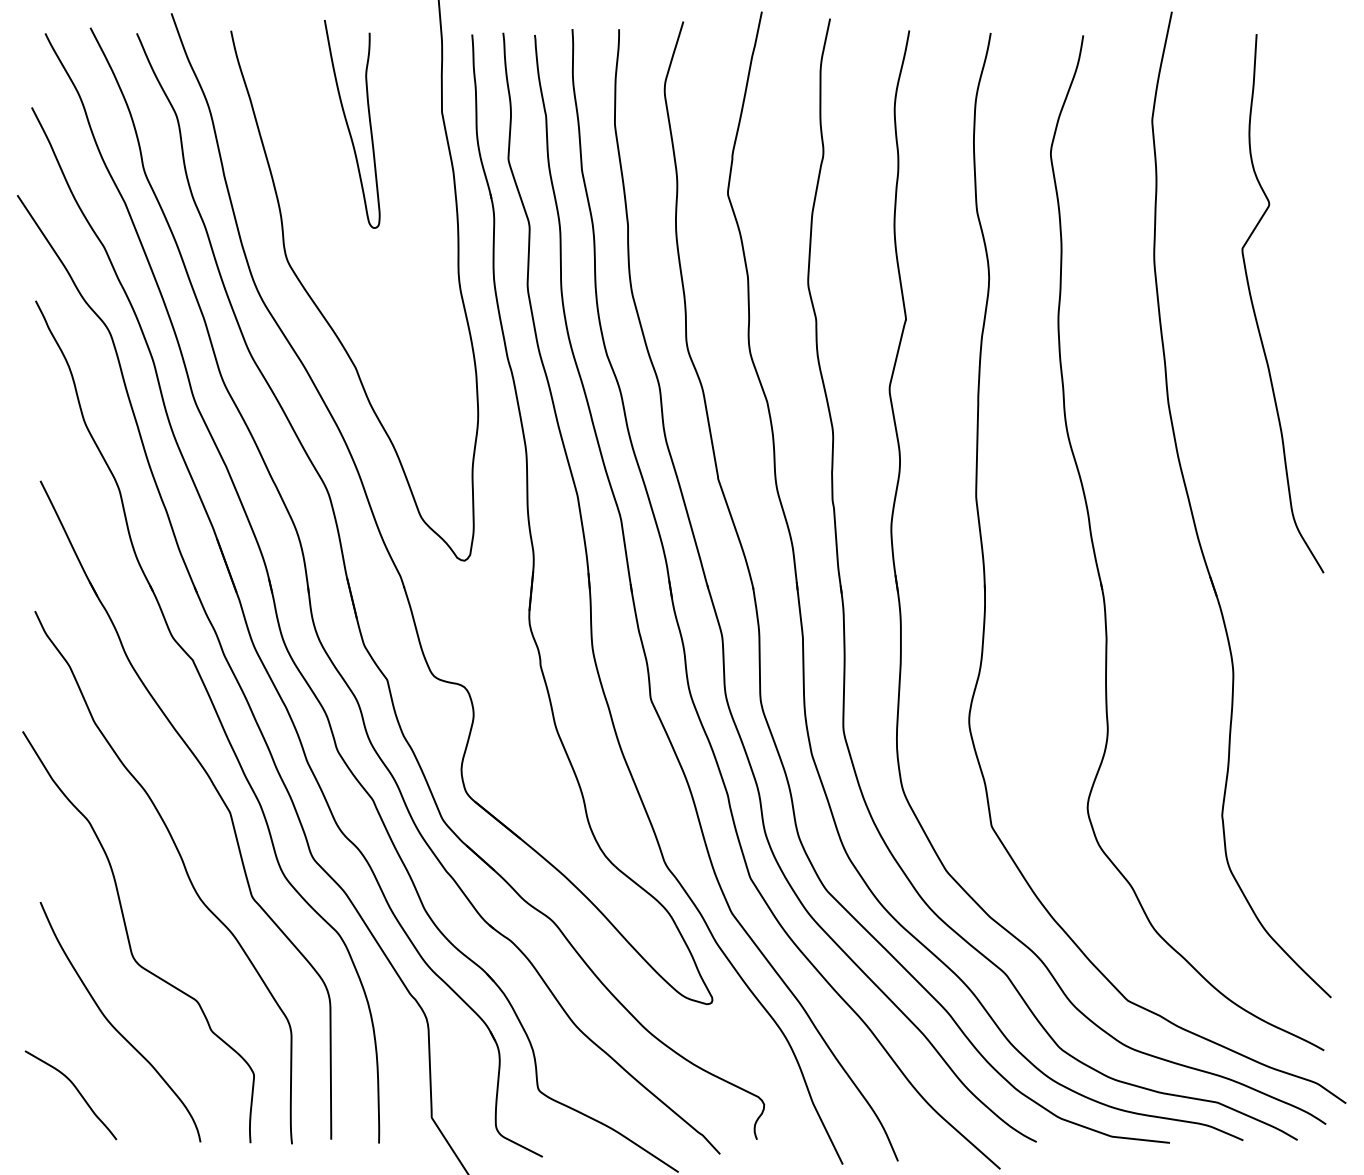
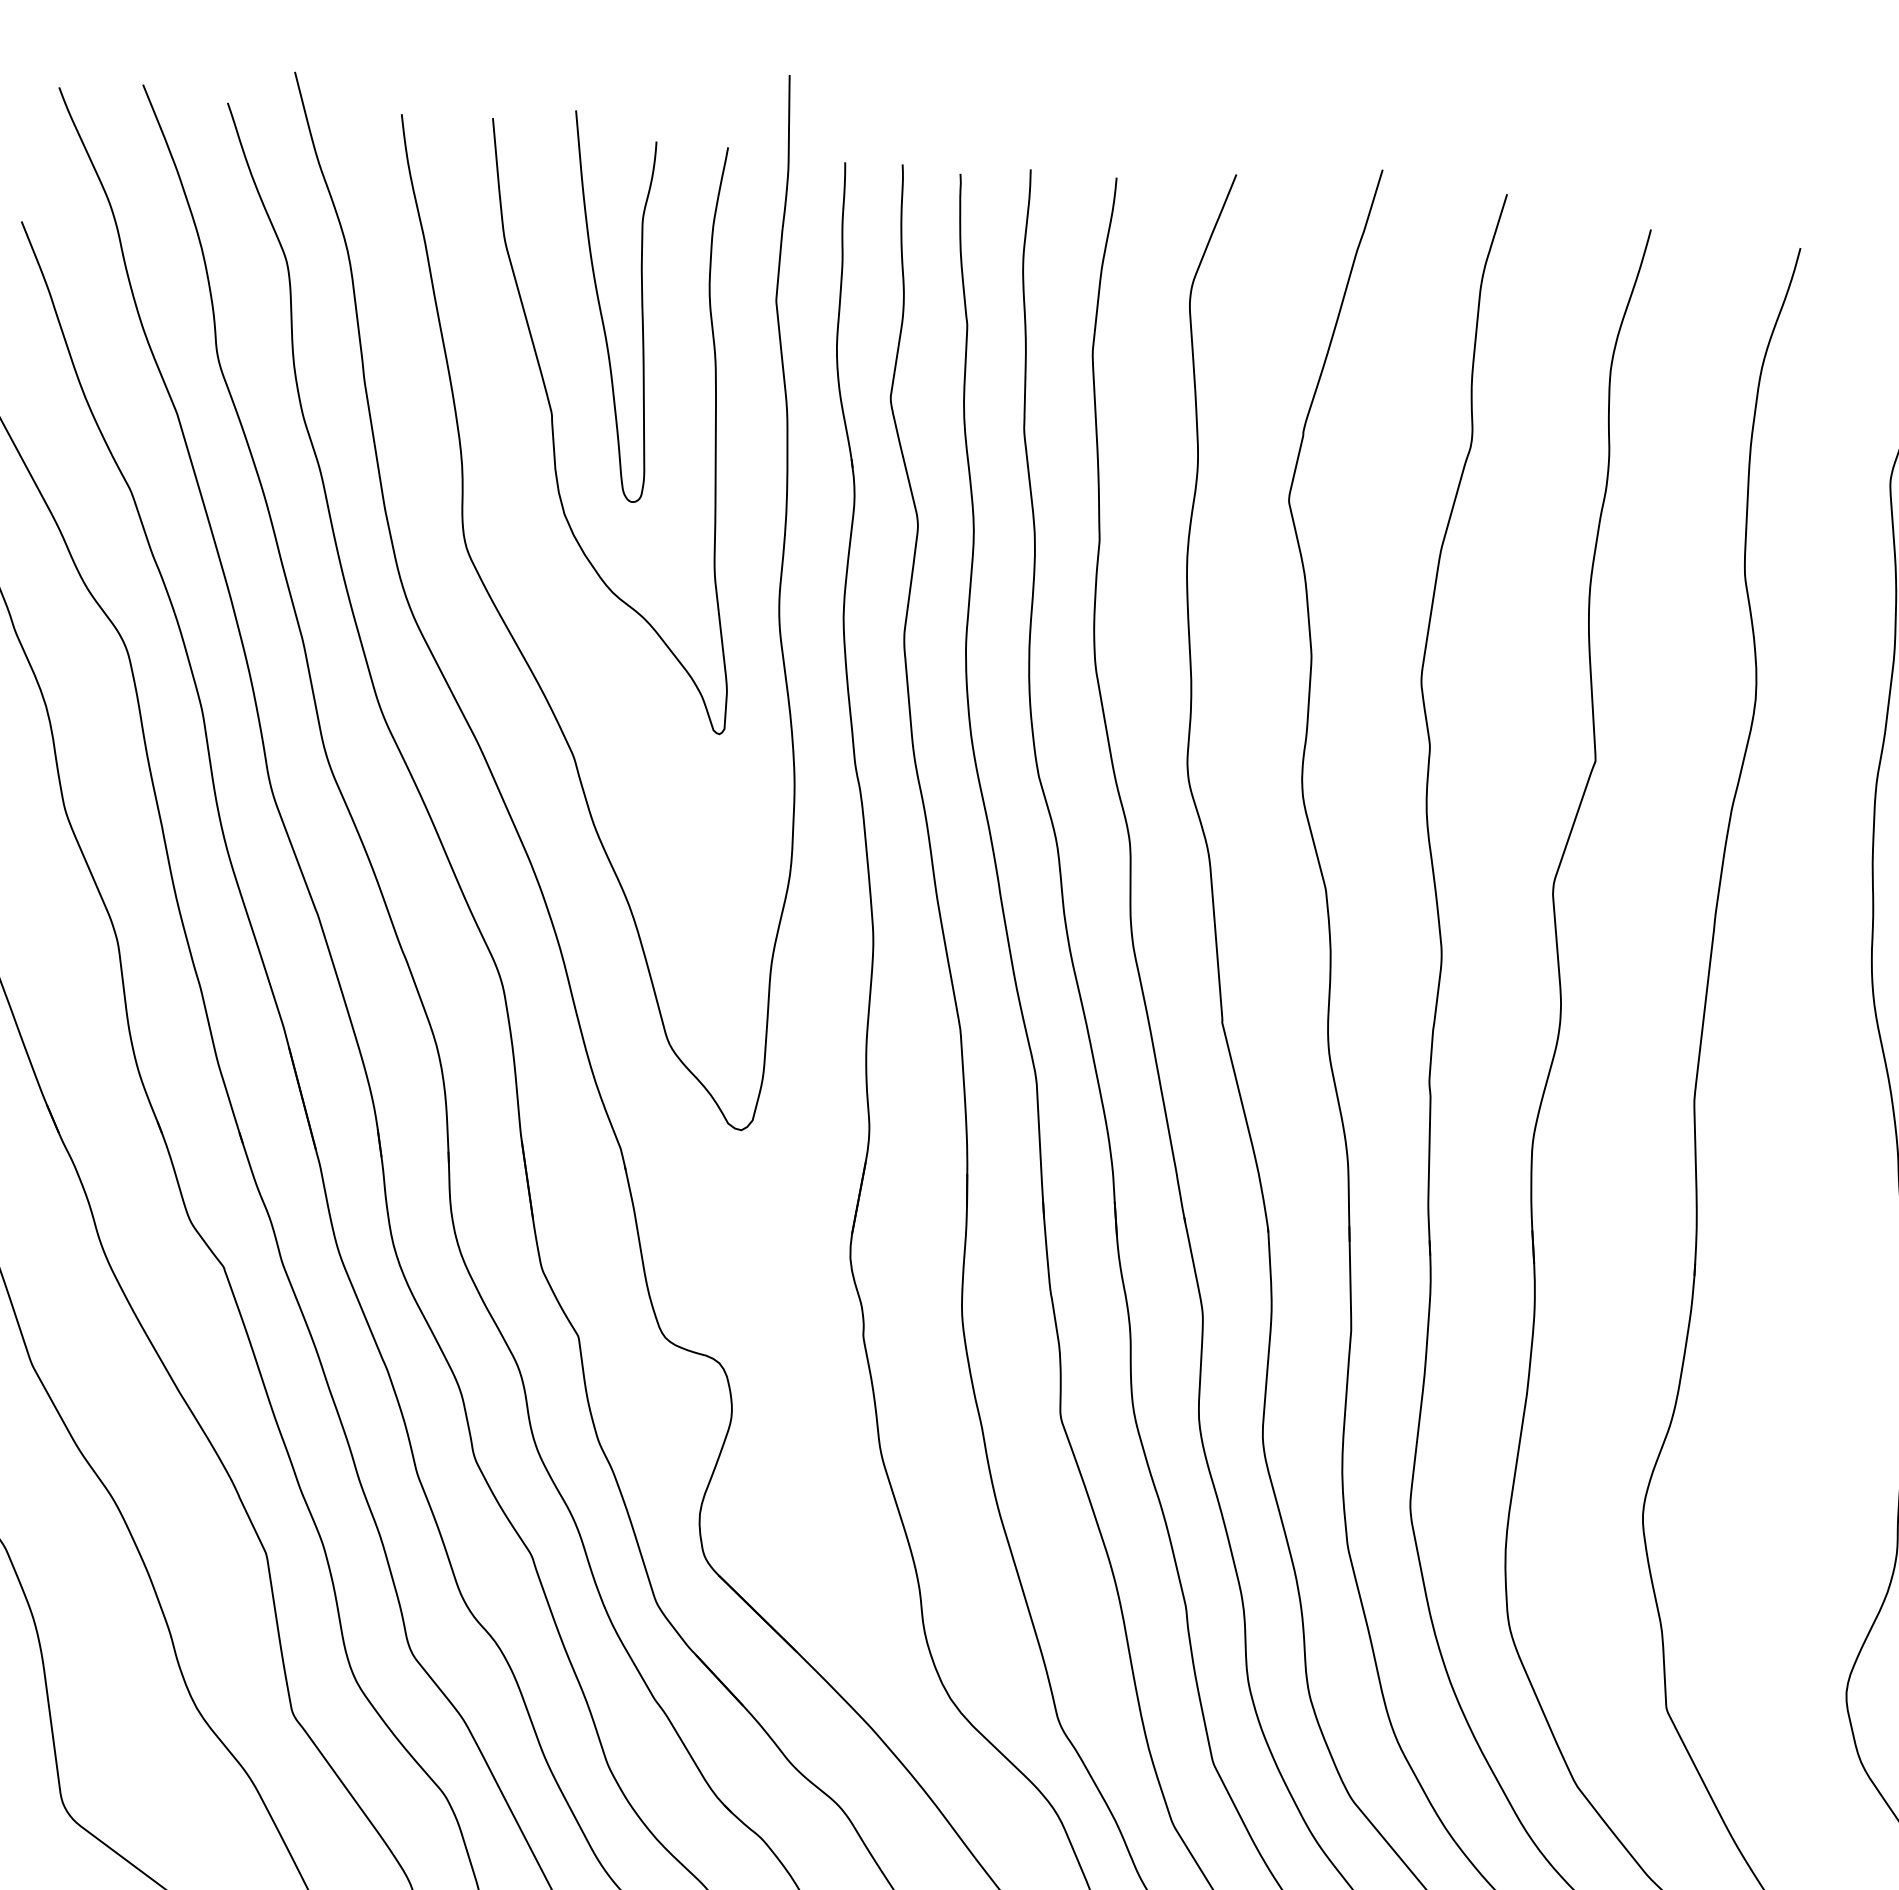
curve: (329, 193) -> (555, 430), added

